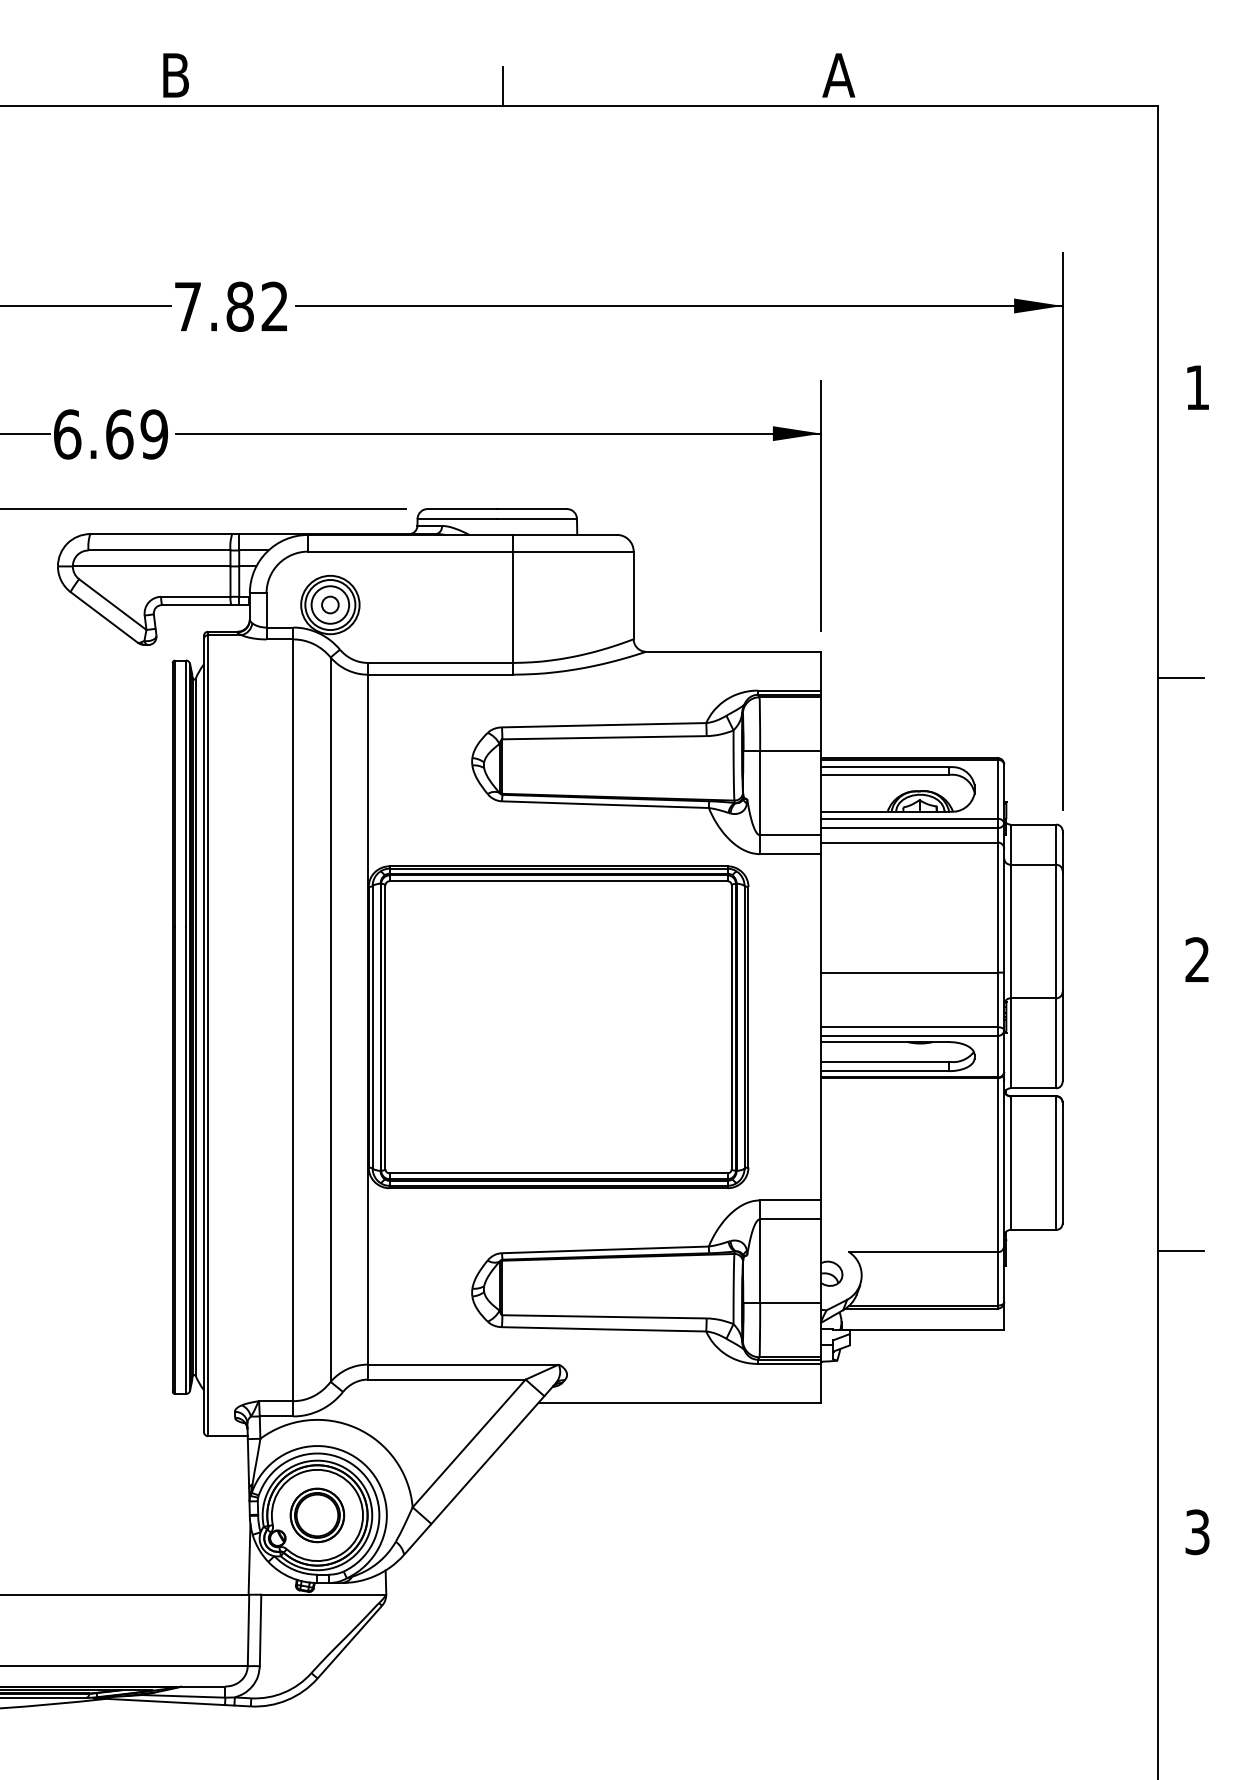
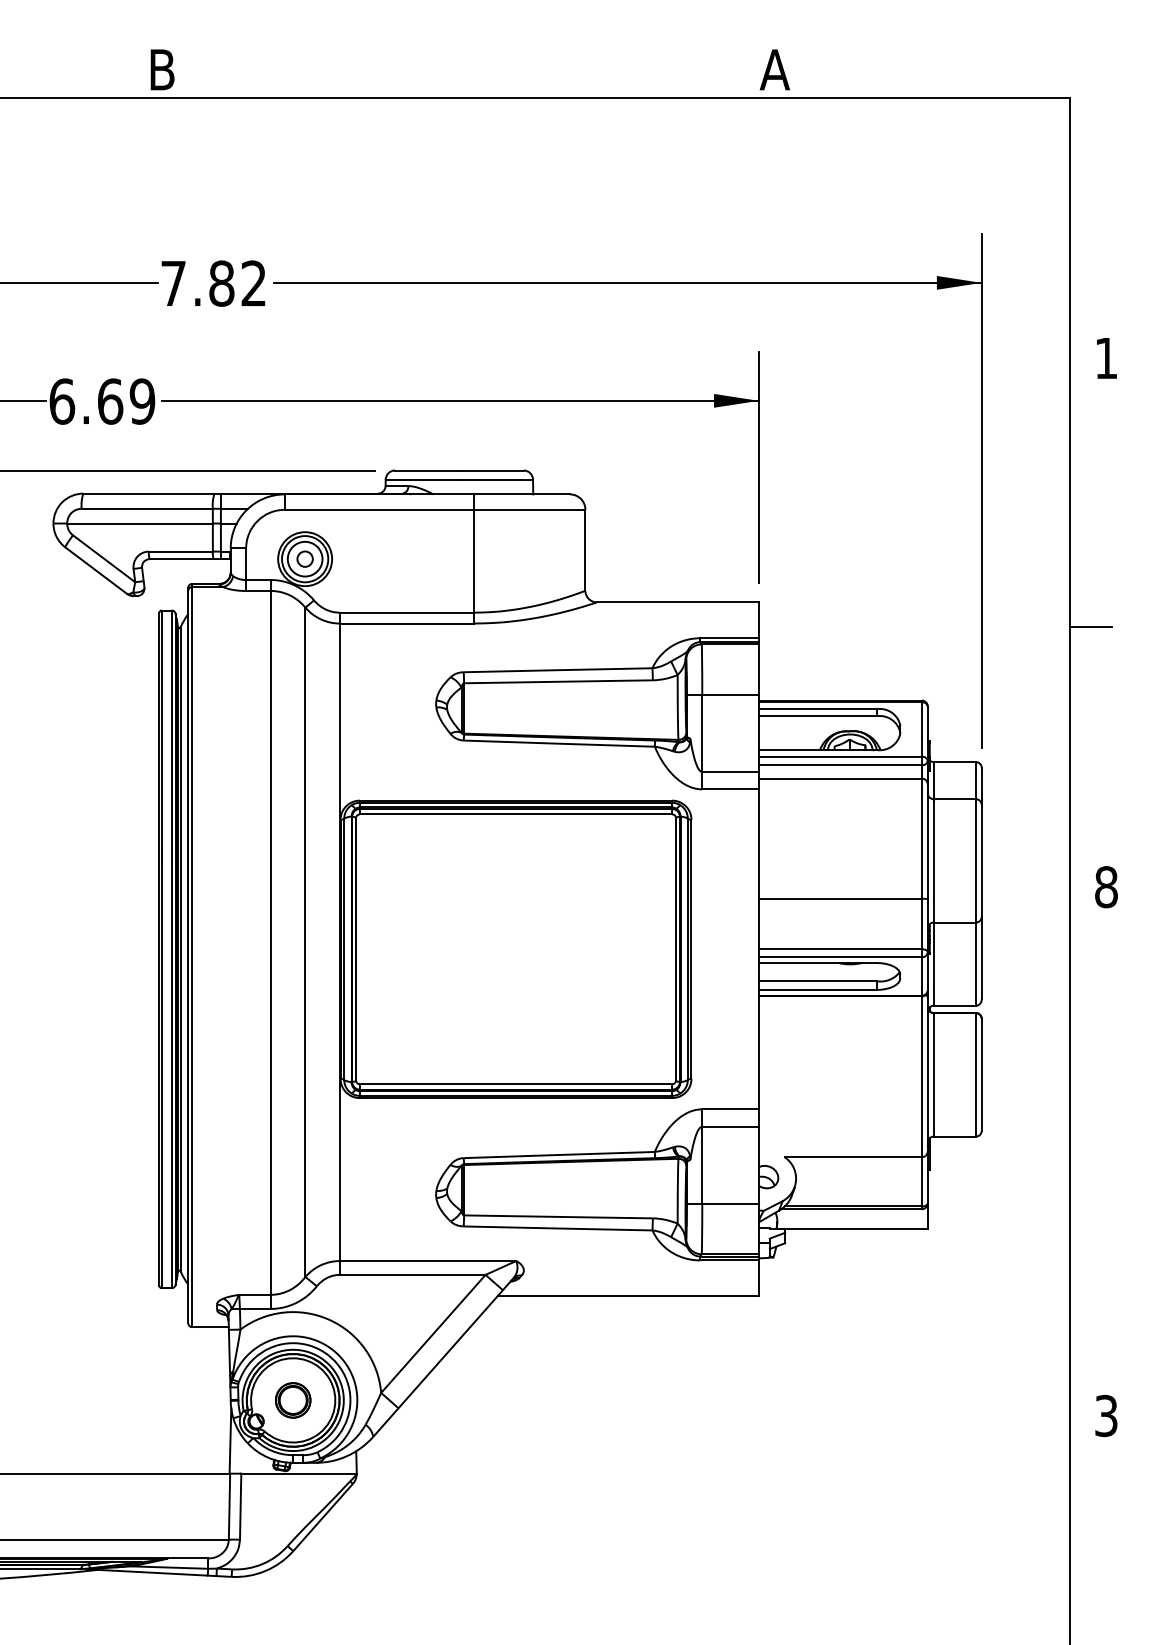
line: (502, 86) -> (464, 80), removed
text: (1197, 959) -> (1106, 886), 2 -> 8
line: (1180, 1250) -> (1090, 1155), removed
part: (317, 1515) -> (293, 1400), size x0.7

